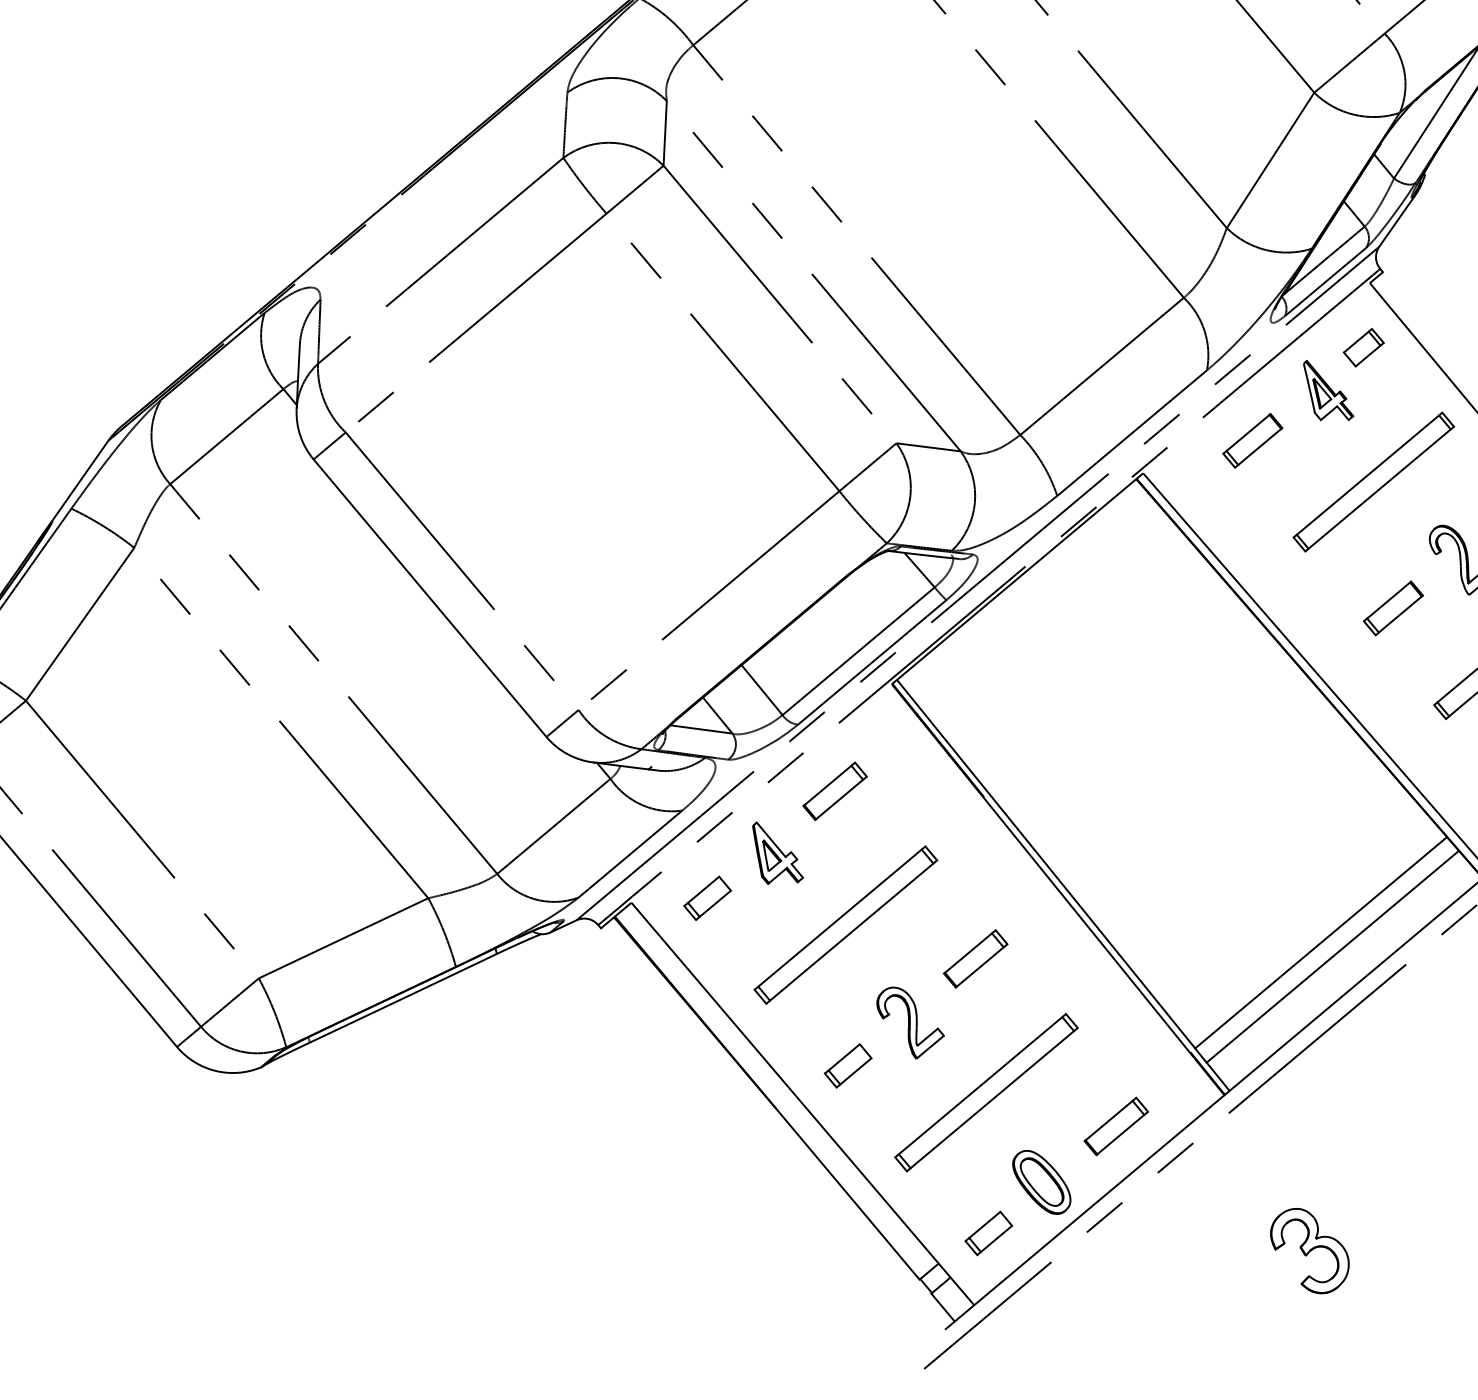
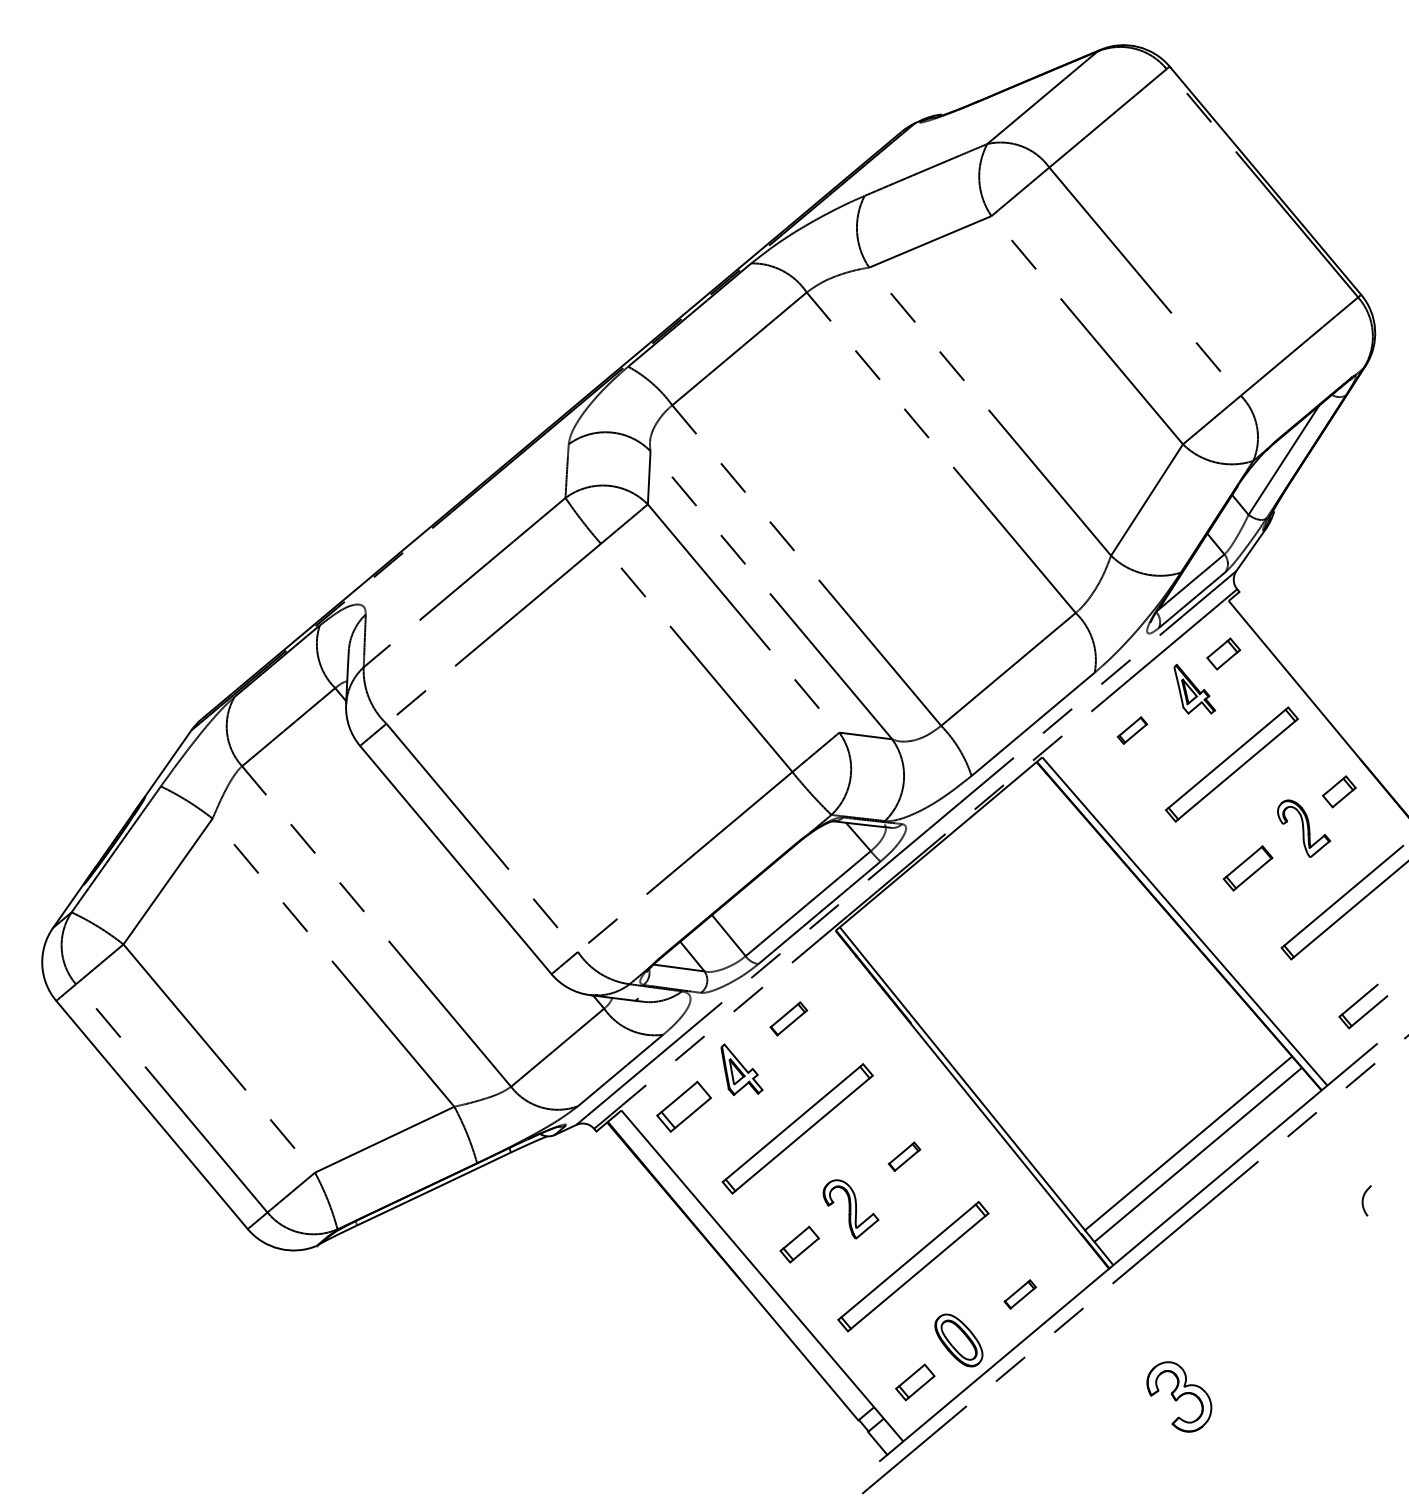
part: (1252, 440) -> (1132, 730), size x0.6
part: (834, 790) -> (788, 1018), size x0.7
part: (706, 897) -> (683, 1106), size x1.4
part: (975, 958) -> (904, 1156), size x0.6
part: (1116, 1126) -> (1020, 1294), size x0.6

